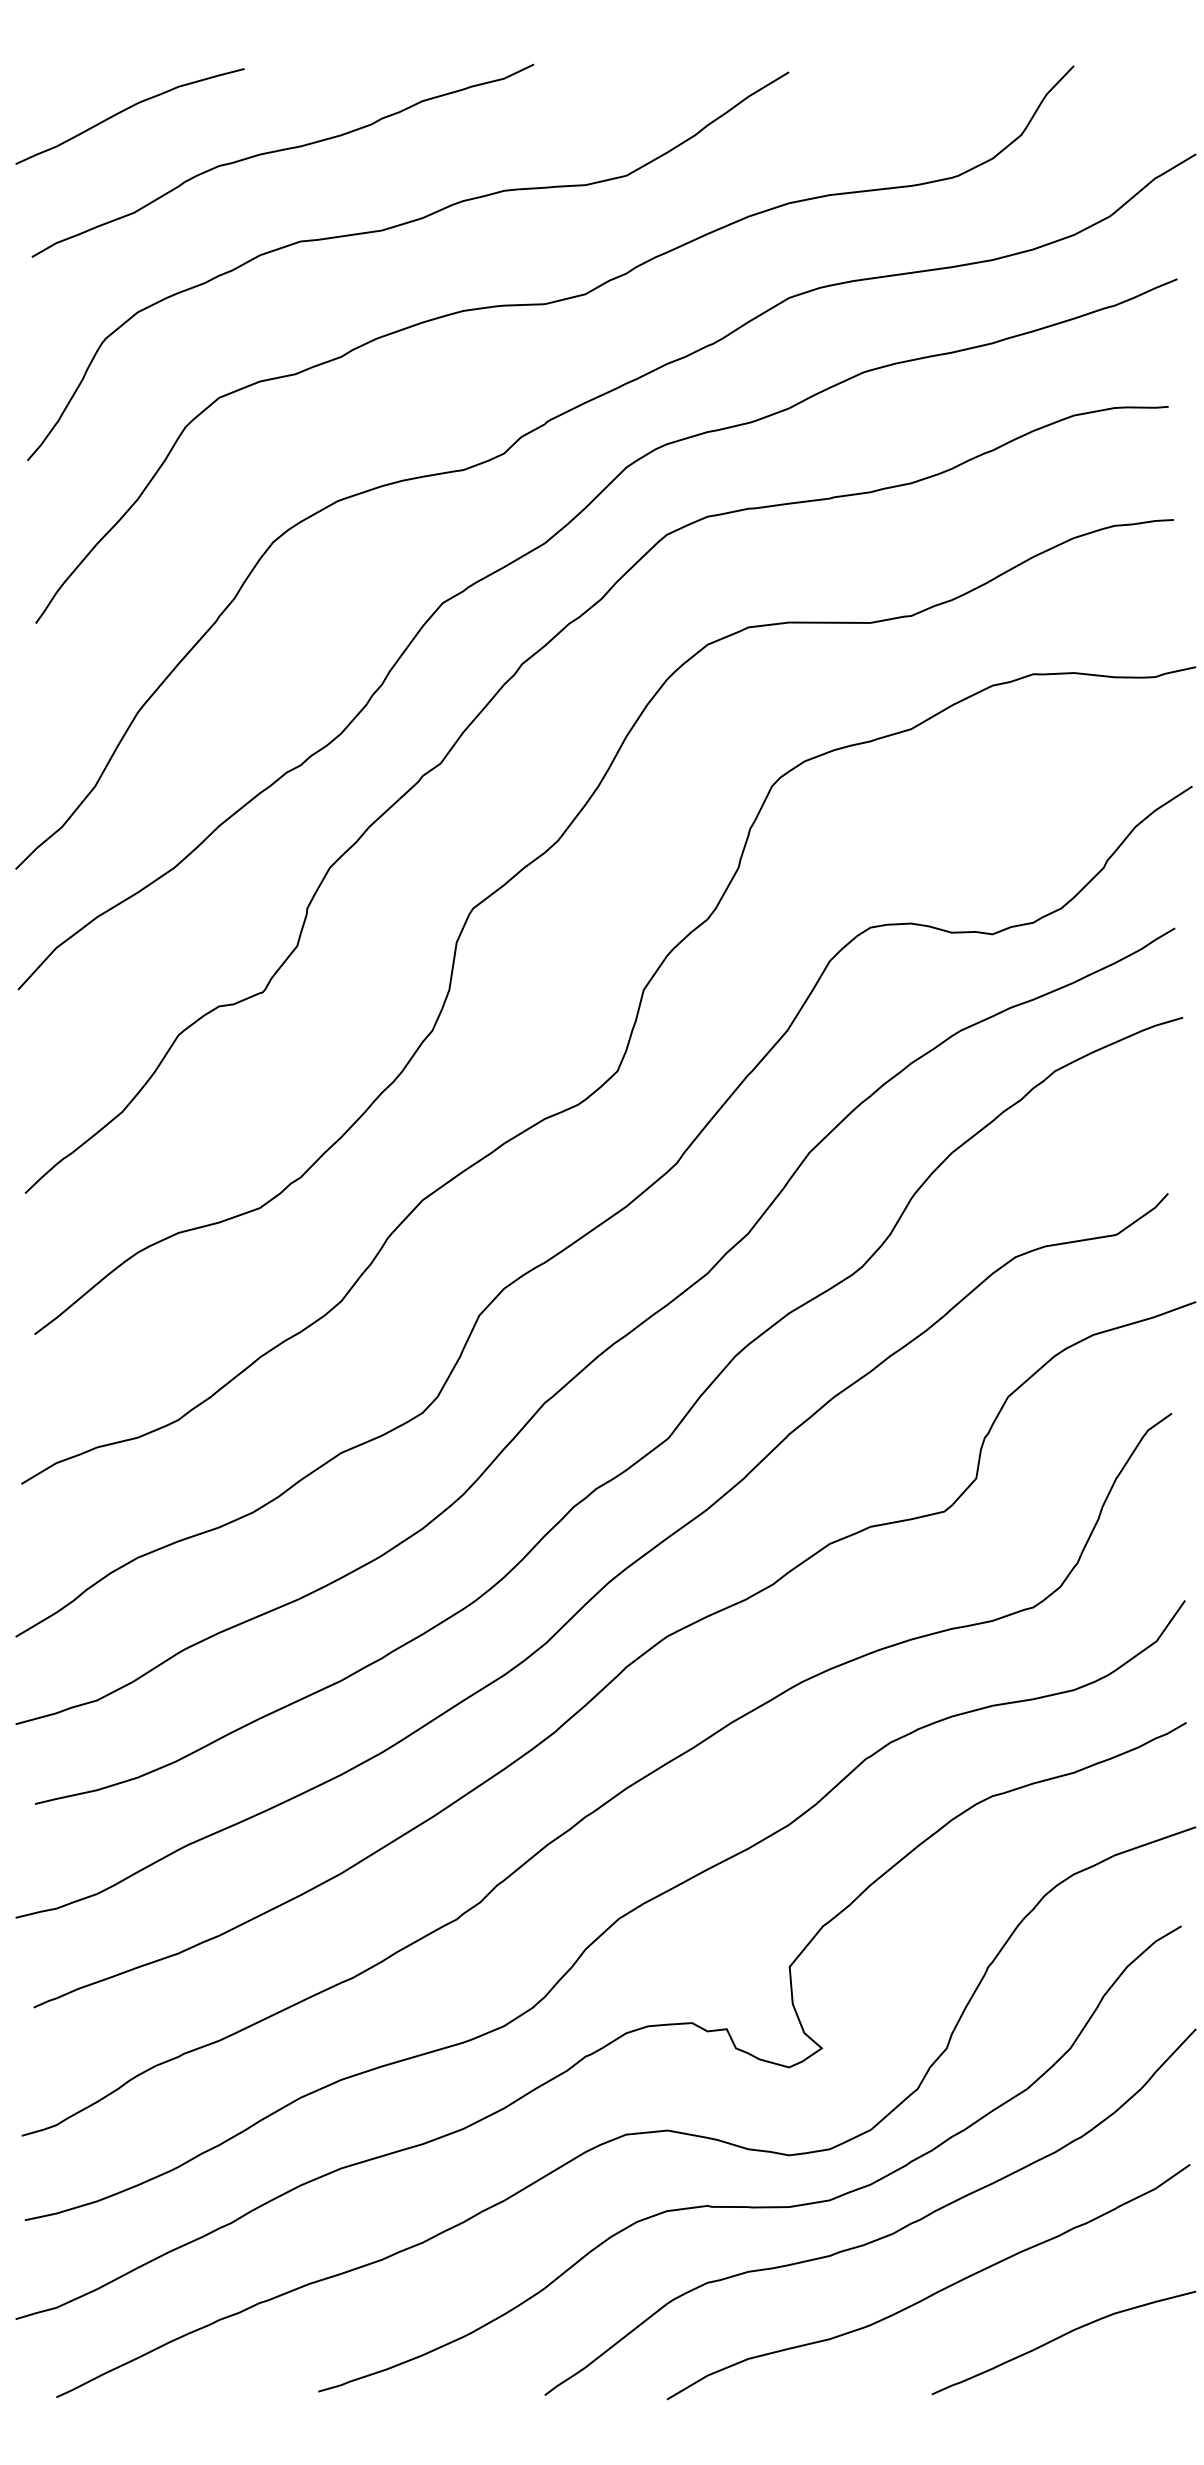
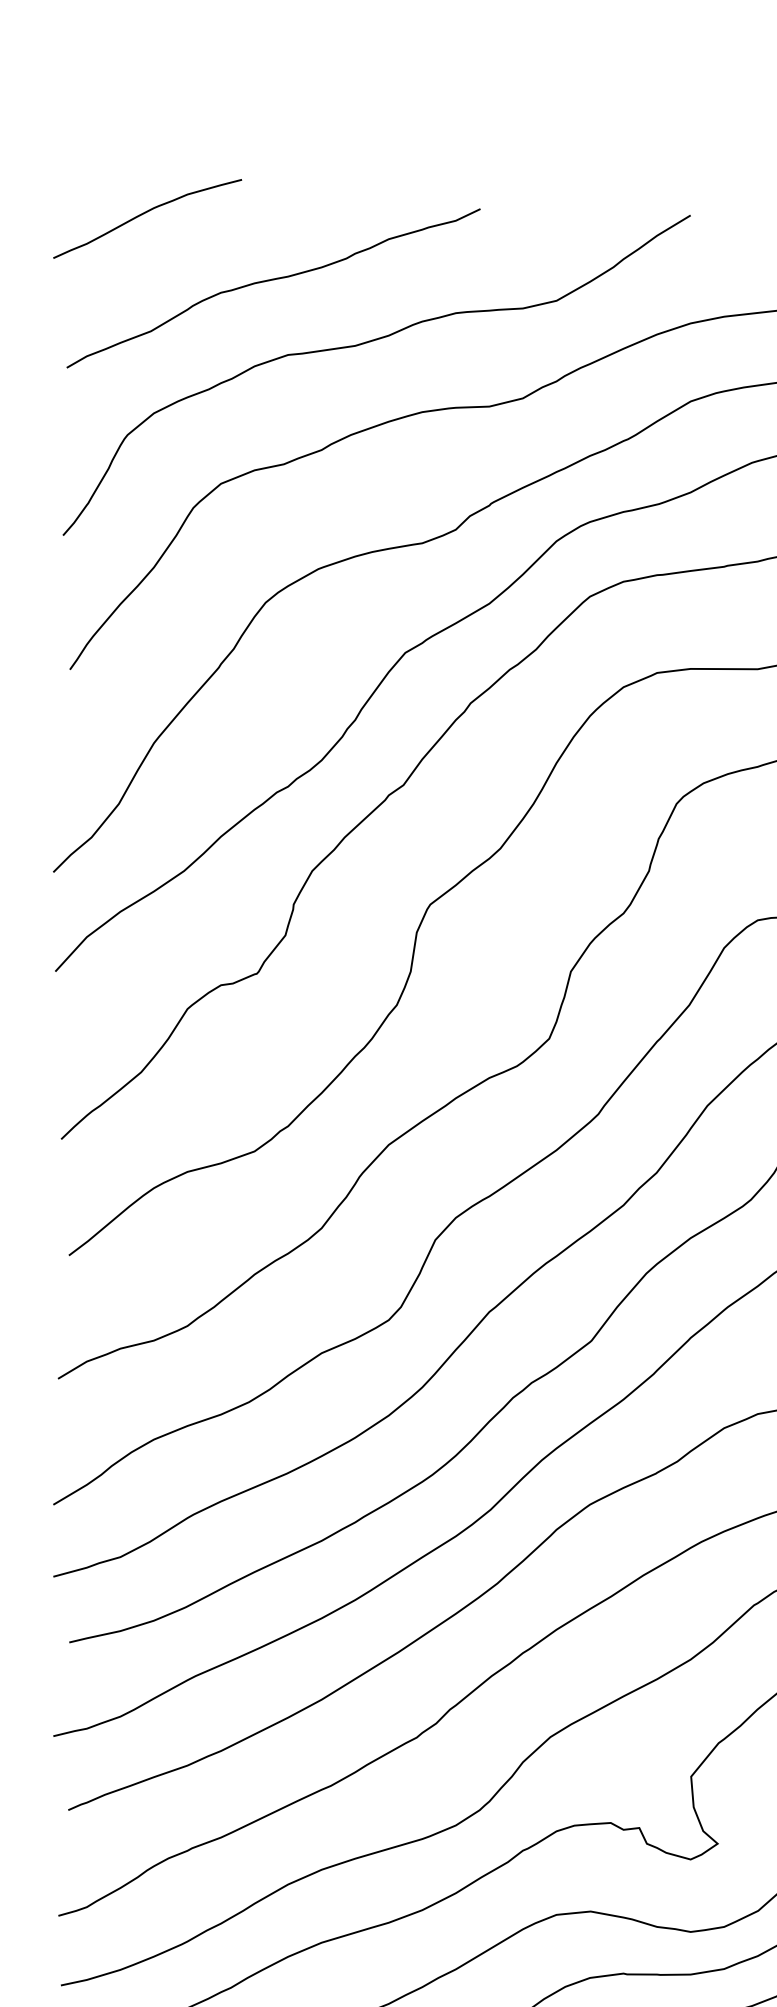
curve: (126, 110) -> (144, 214), moved

